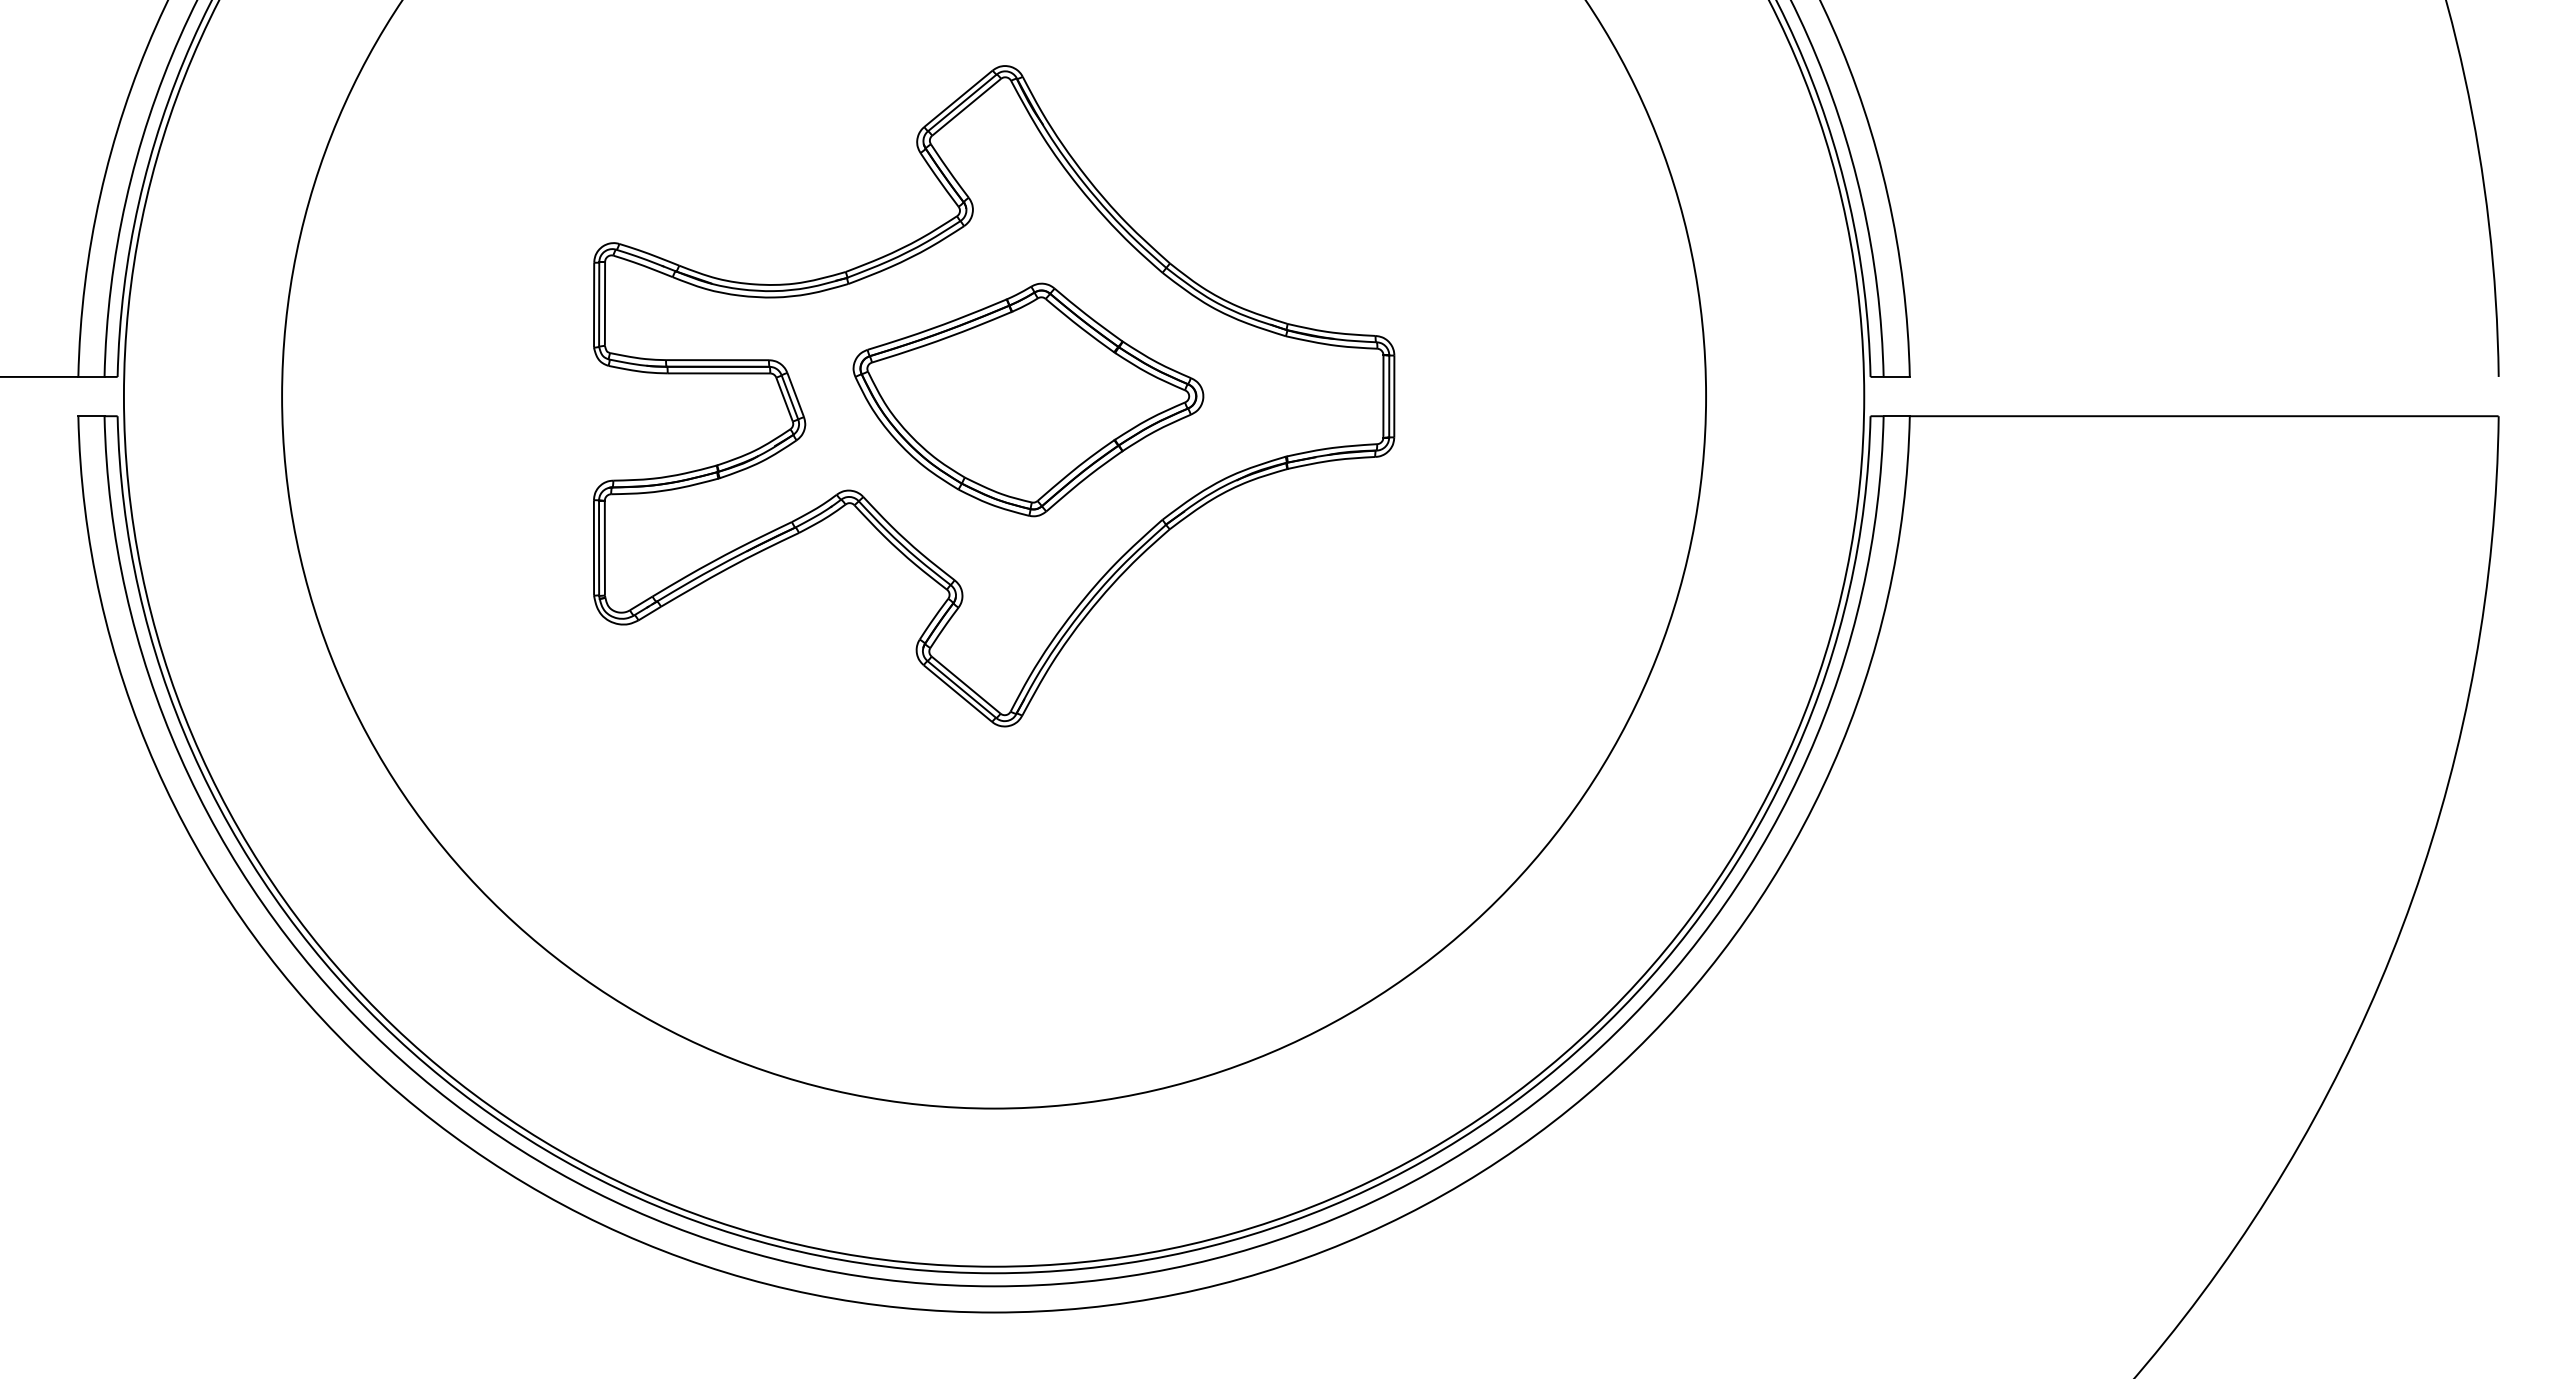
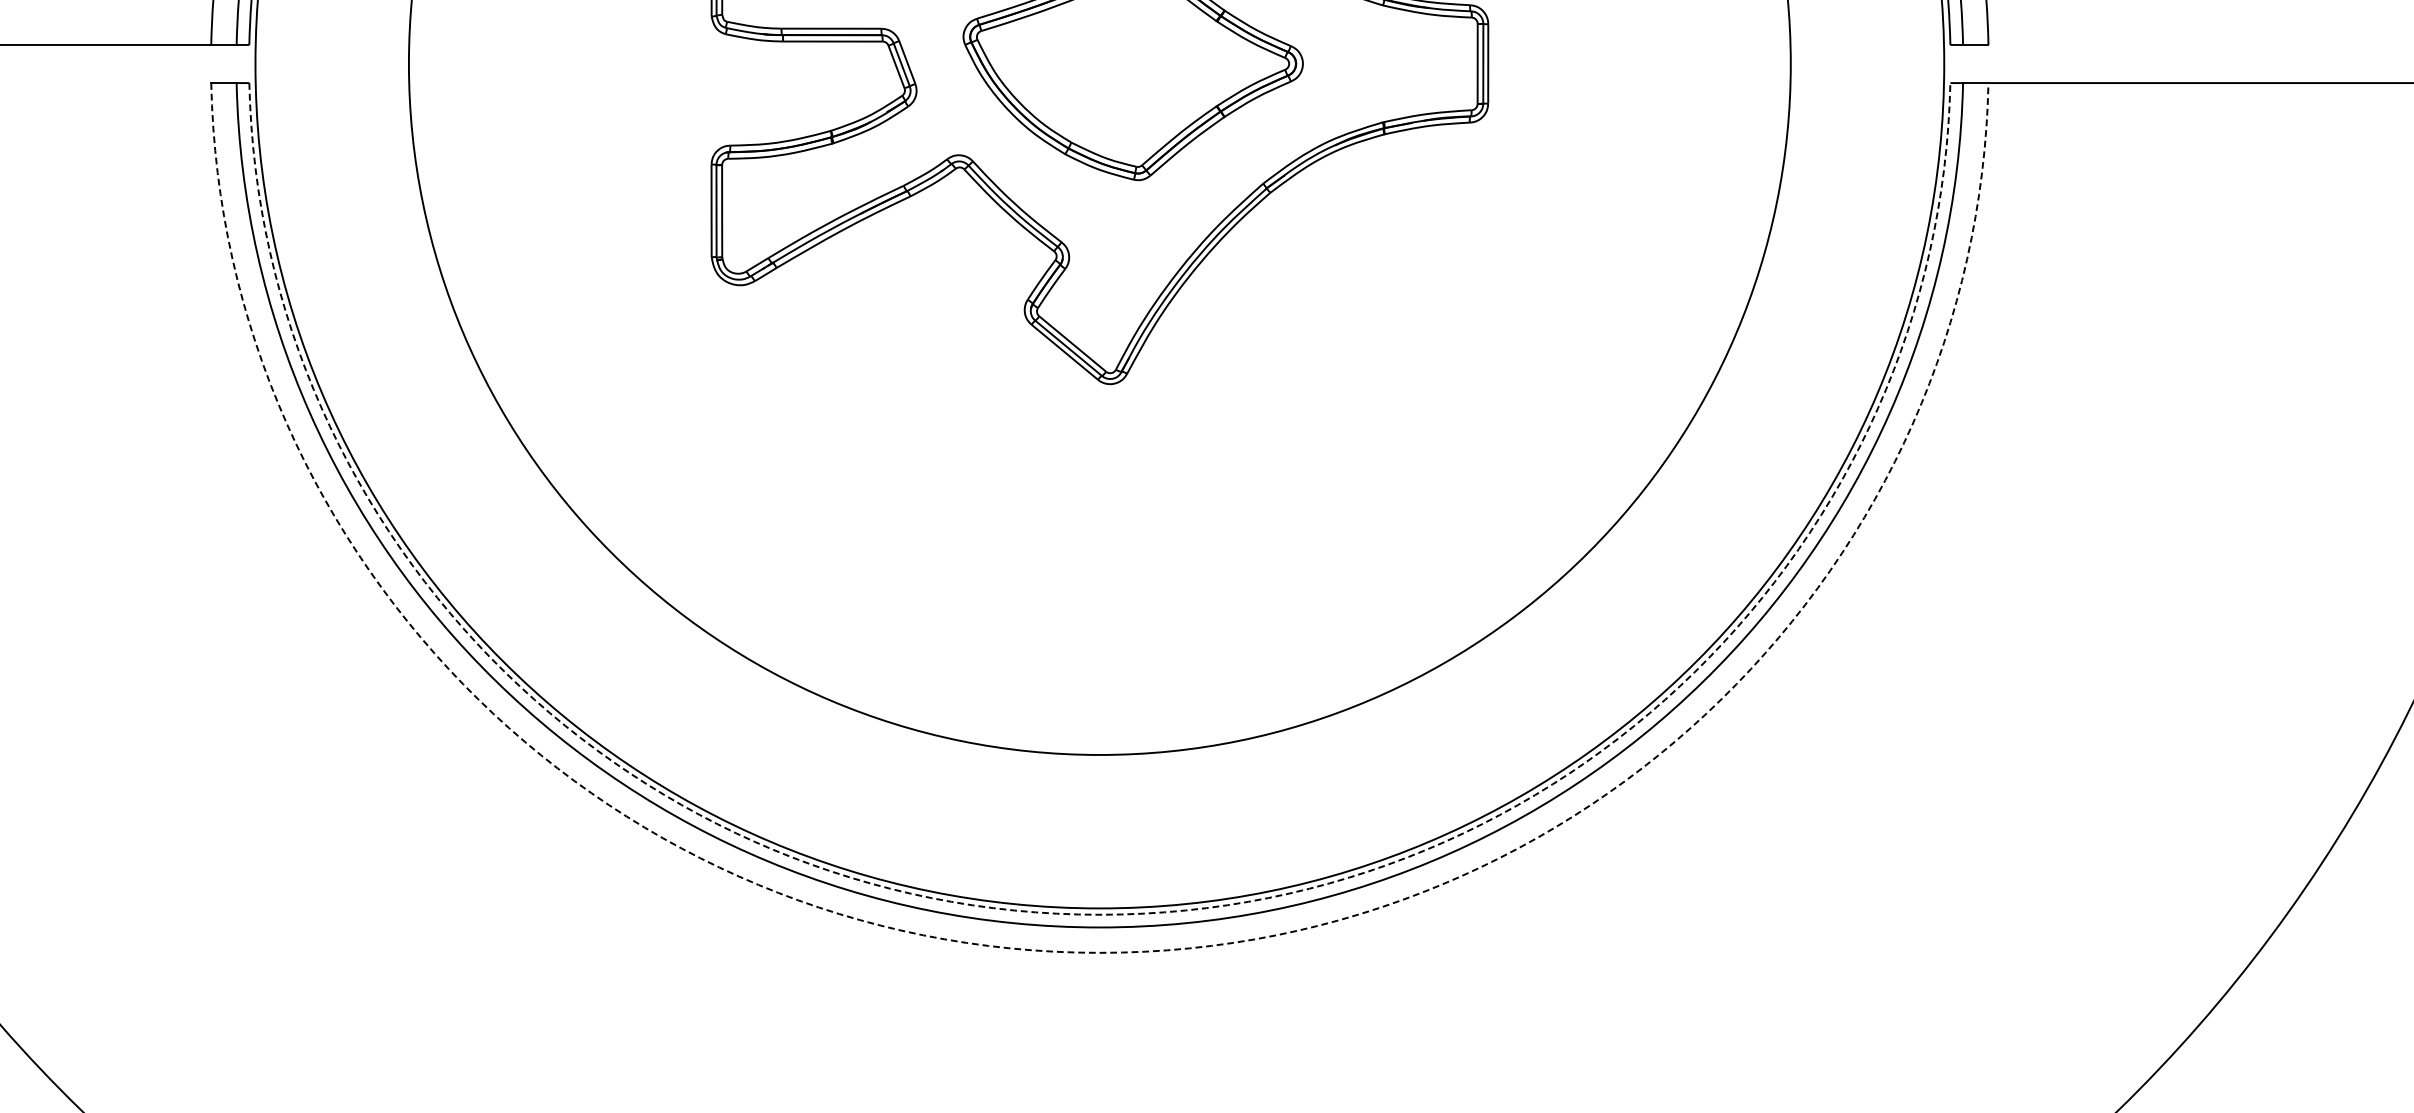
arc: (994, 1273) -> (1100, 914), solid -> dashed
arc: (994, 1312) -> (1100, 952), solid -> dashed

